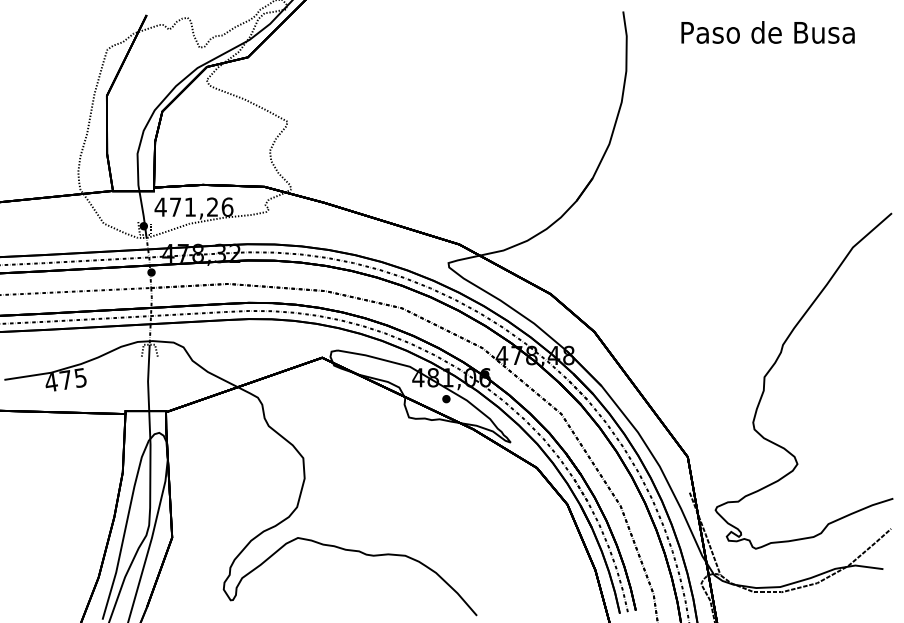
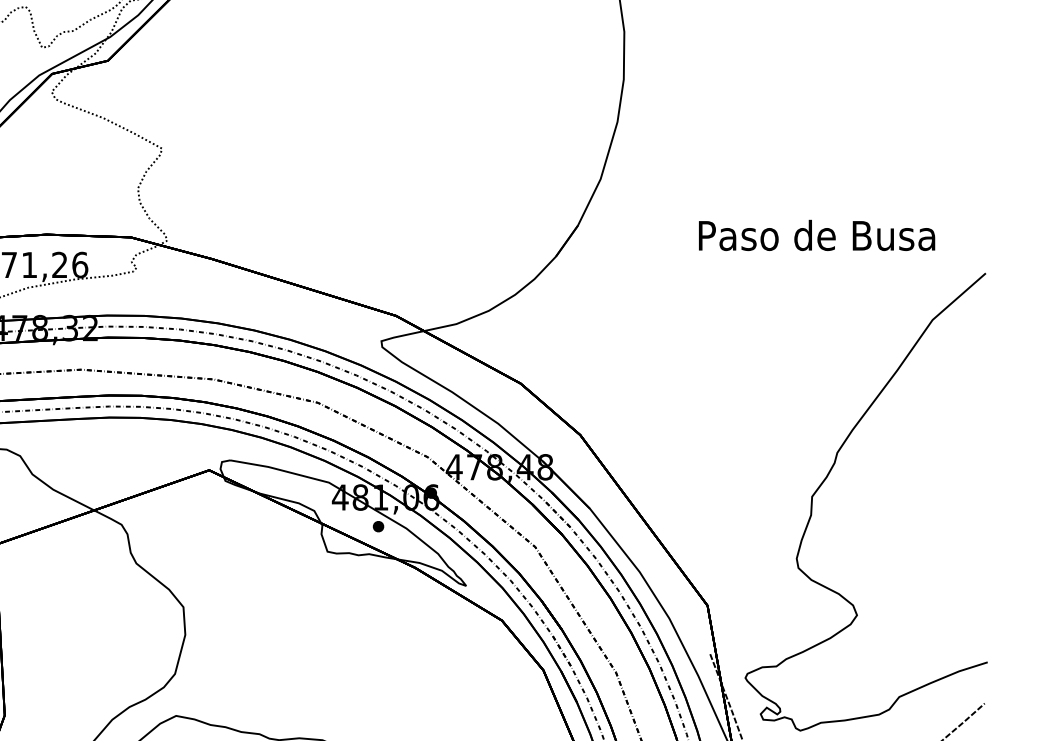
text: (767, 32) -> (816, 235), moved

